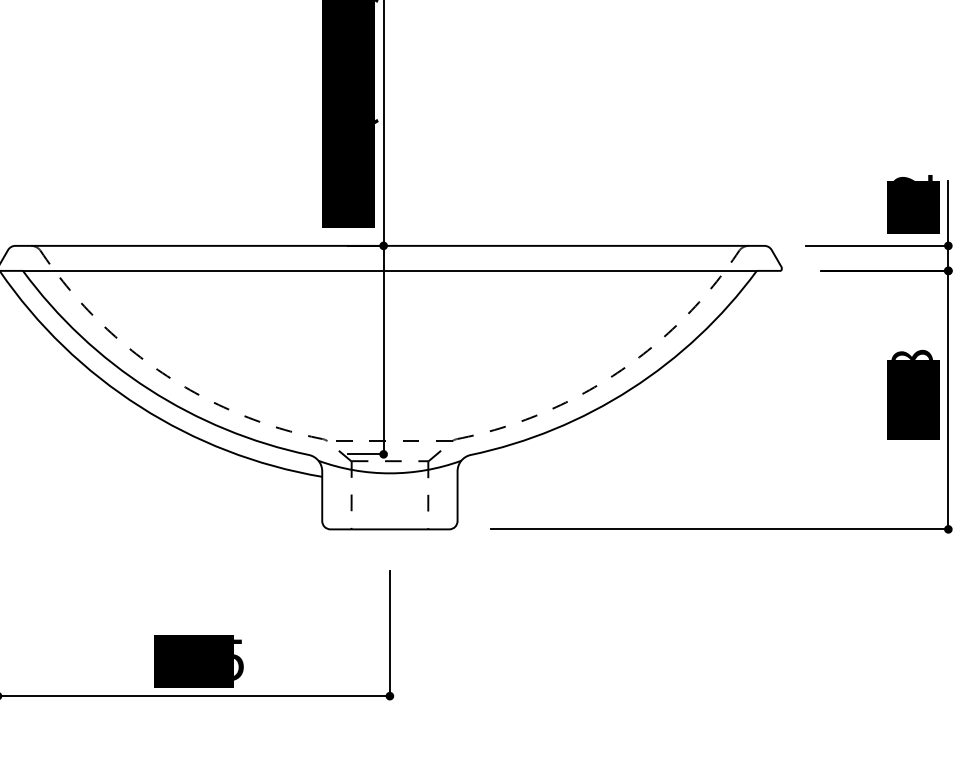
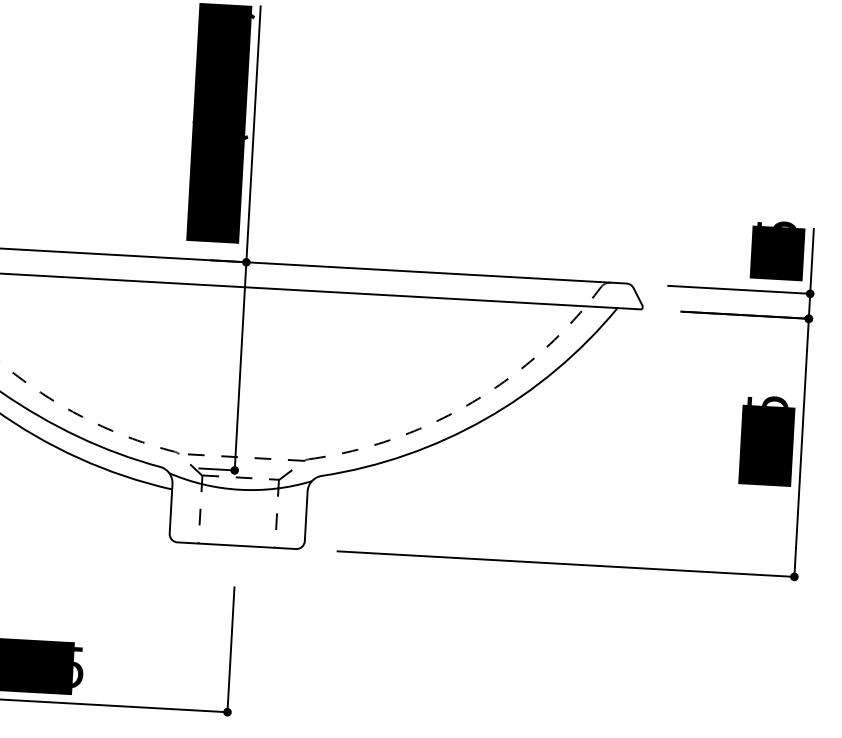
text: (911, 177) -> (777, 223), 12 -> 15
text: (911, 354) -> (767, 400), 158 -> 155

